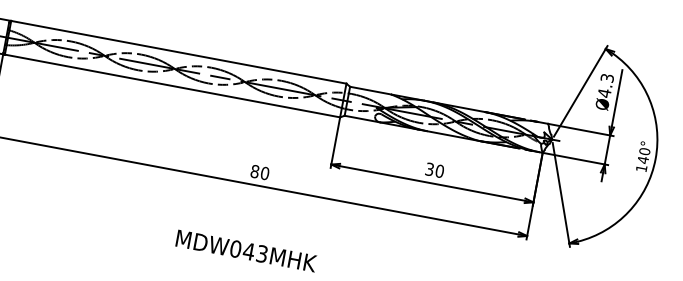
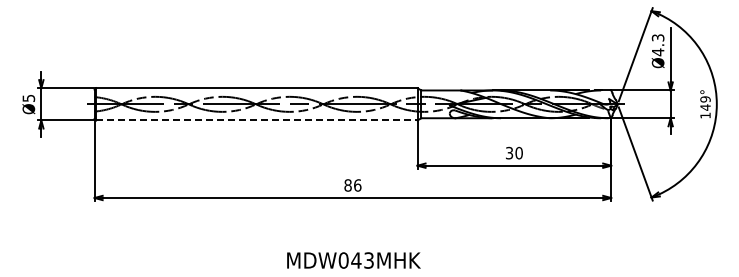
line: (172, 85) -> (256, 120), solid -> dashed
text: (644, 151) -> (705, 99), 140° -> 149°
text: (264, 173) -> (357, 185), 80 -> 86

